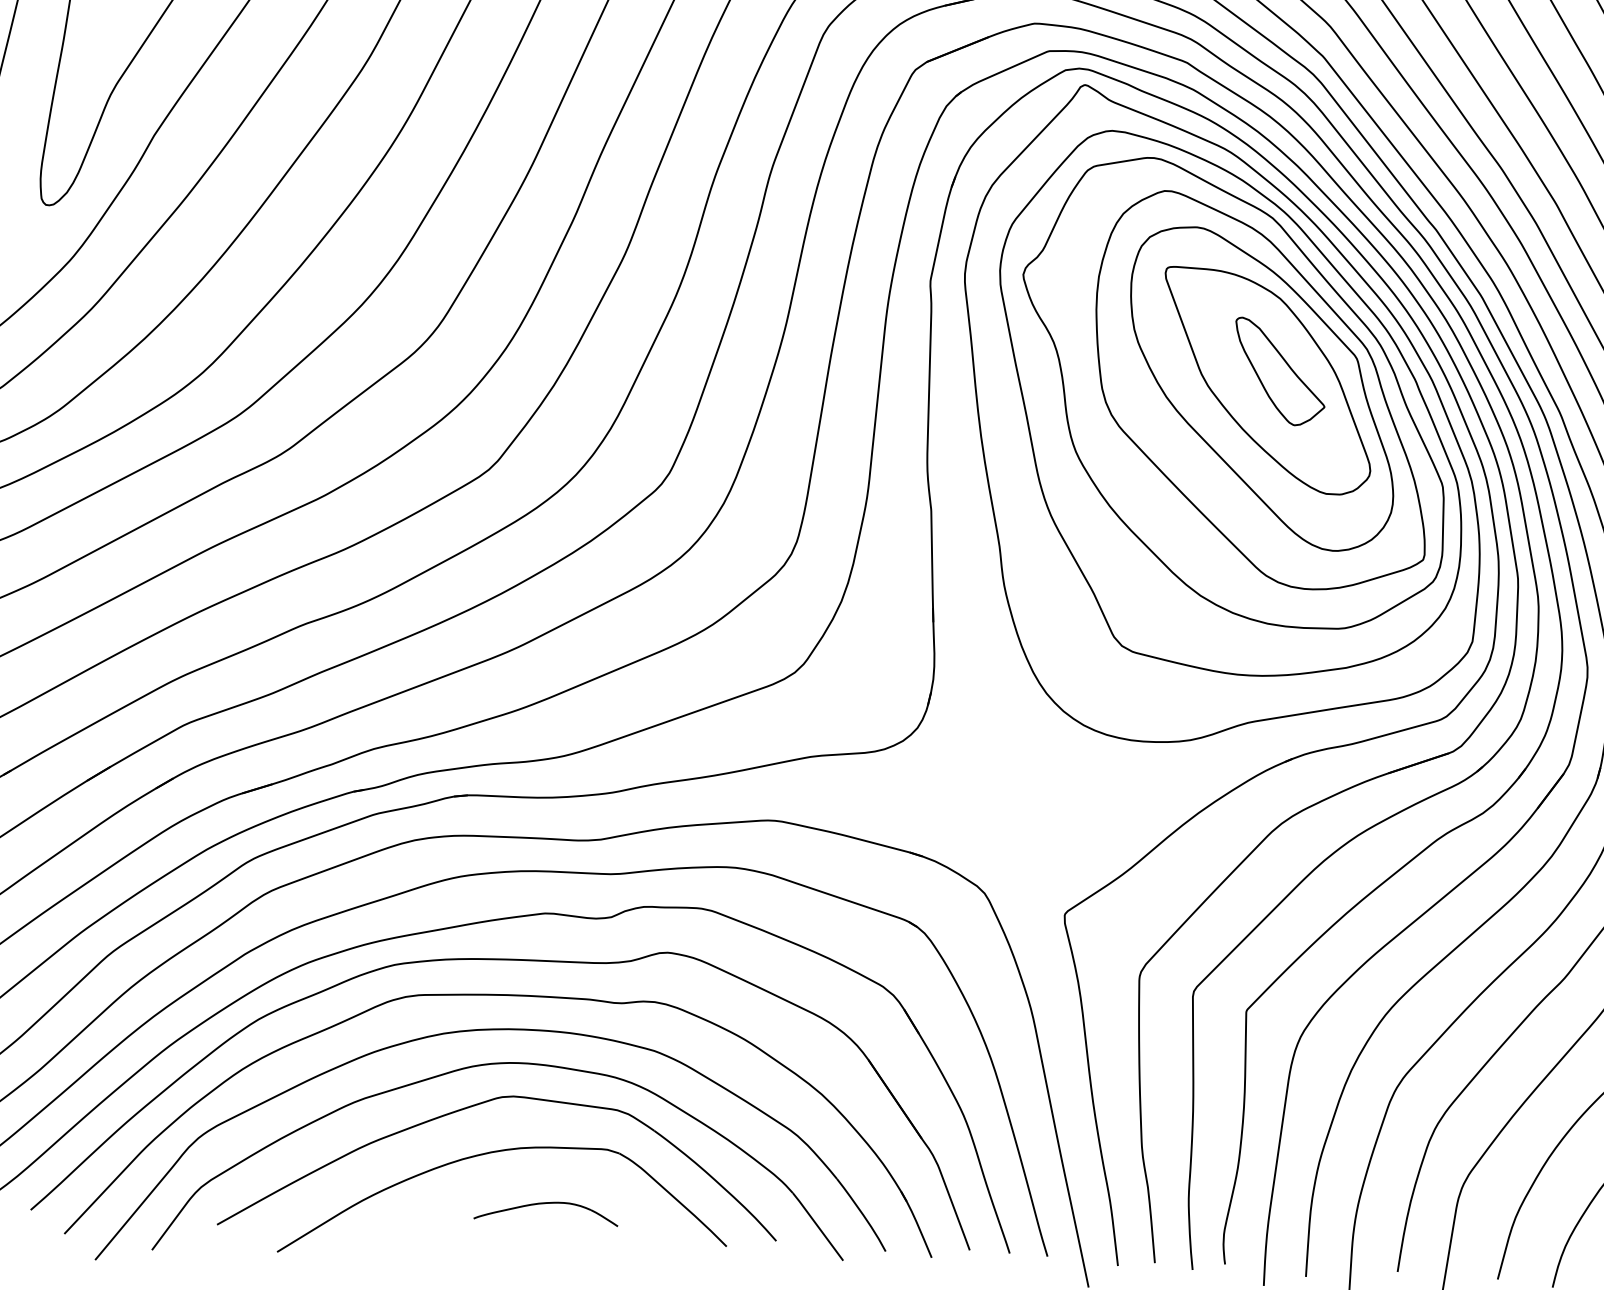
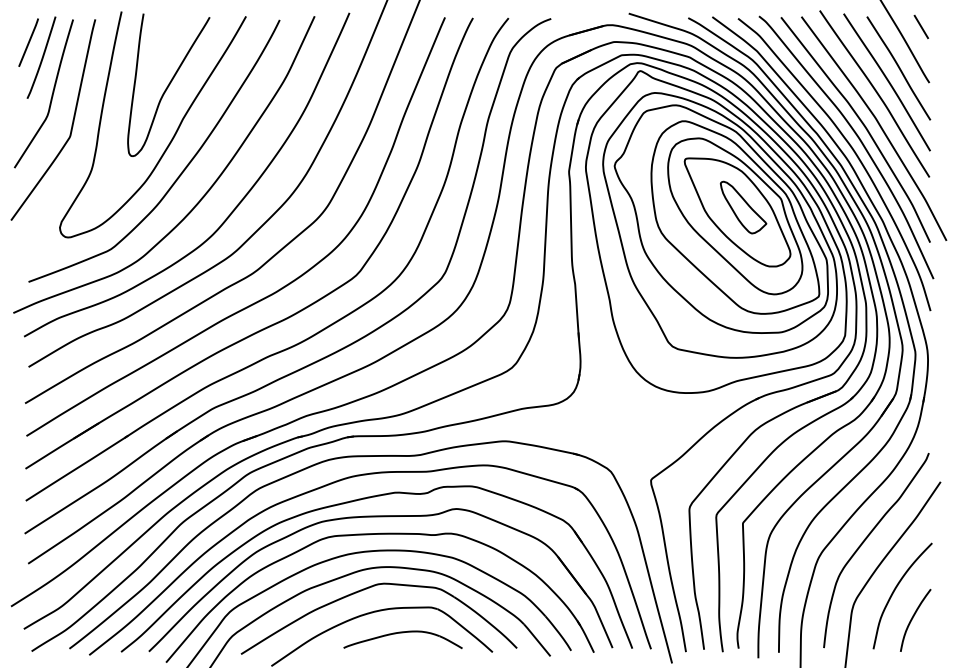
part: (545, 1211) -> (402, 639), size x1.67

